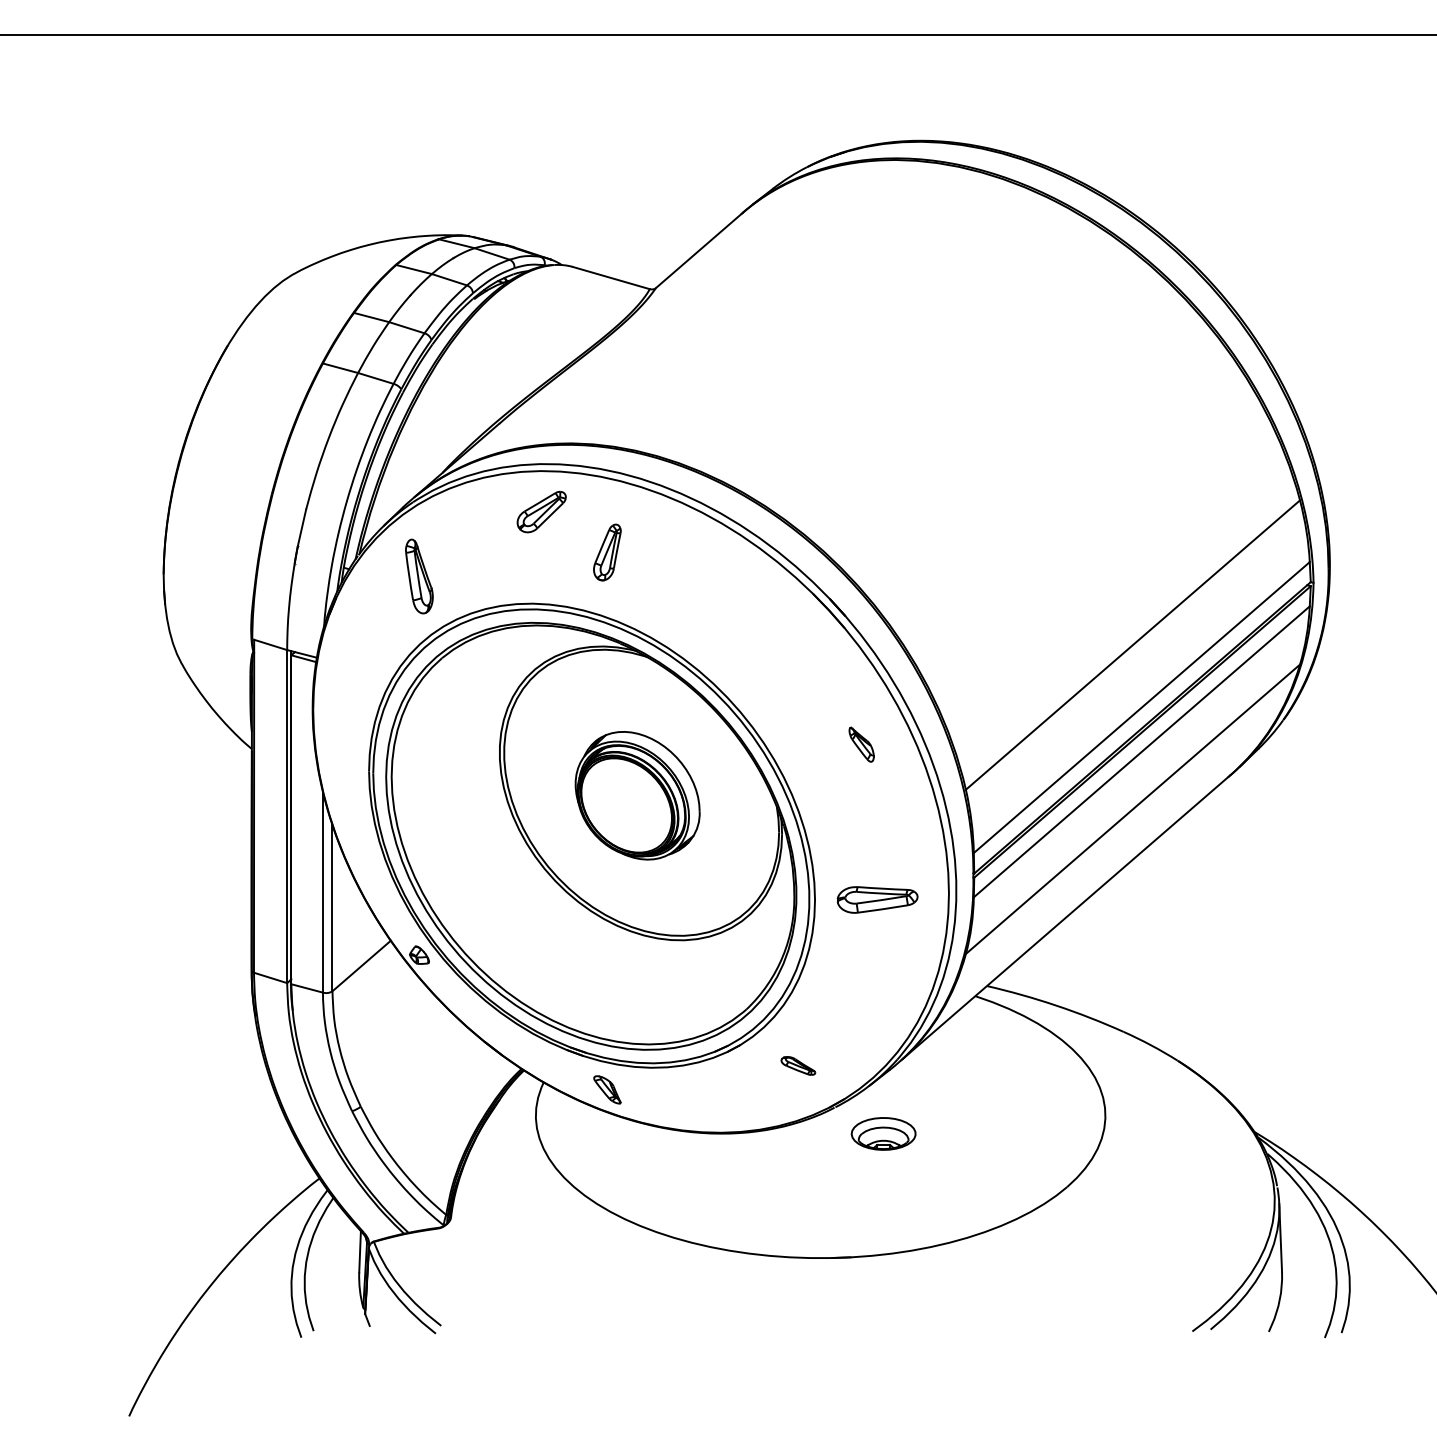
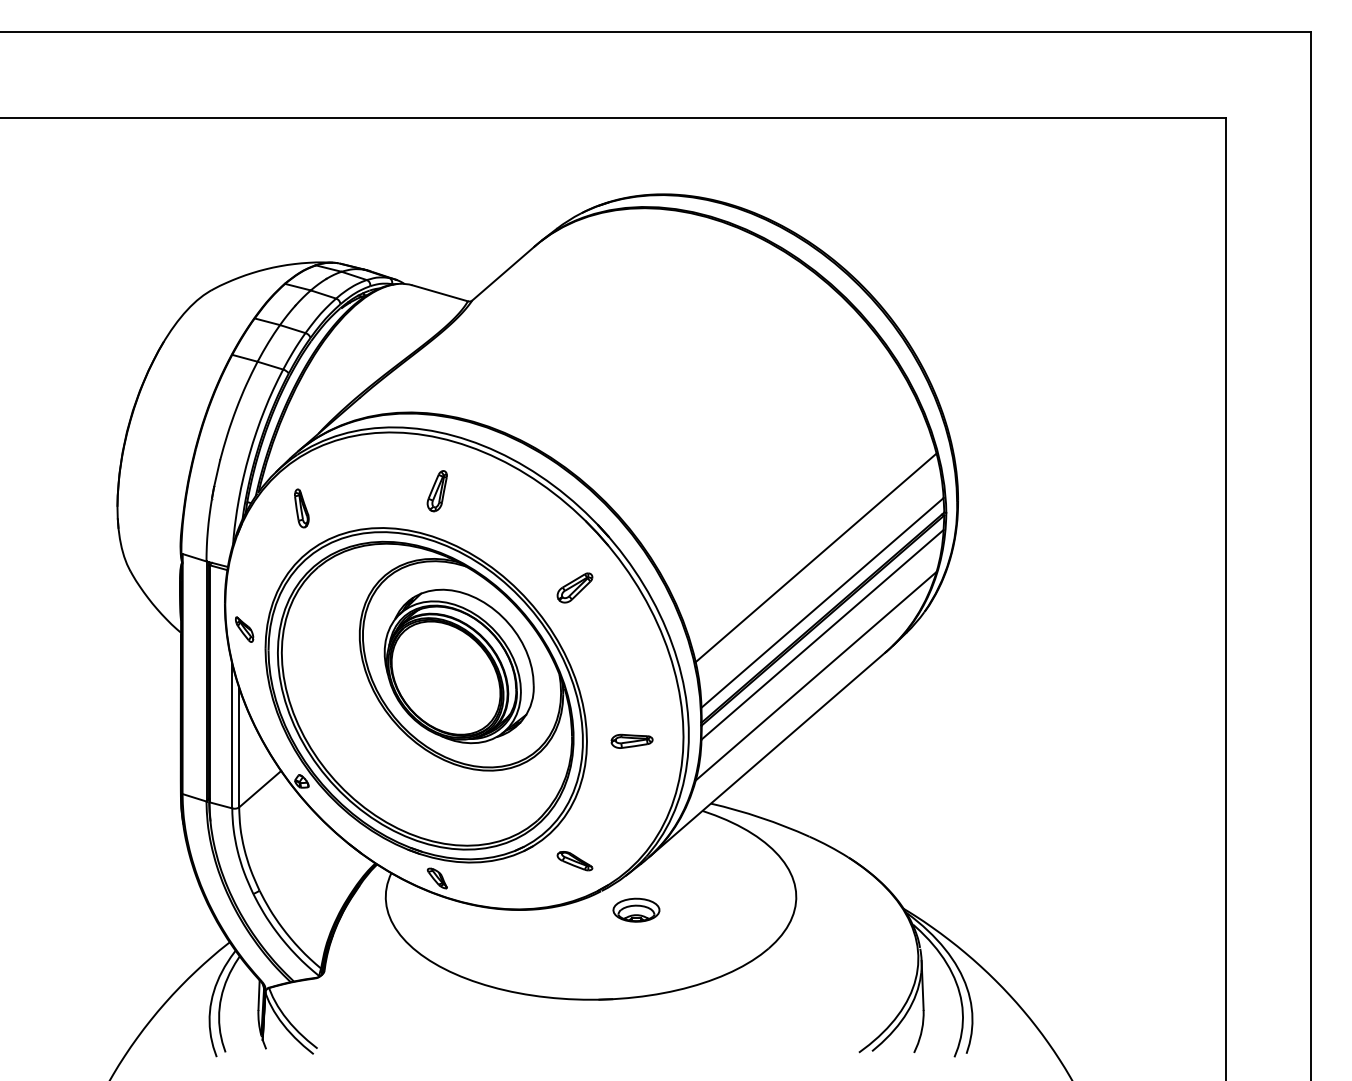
part: (541, 511) -> (574, 587), moved
part: (418, 576) -> (301, 508), size x0.71
part: (861, 744) -> (244, 629), moved
part: (636, 795) -> (458, 666), size x1.67
part: (876, 898) -> (631, 740), size x0.71
part: (797, 1066) -> (574, 861), size x1.43

